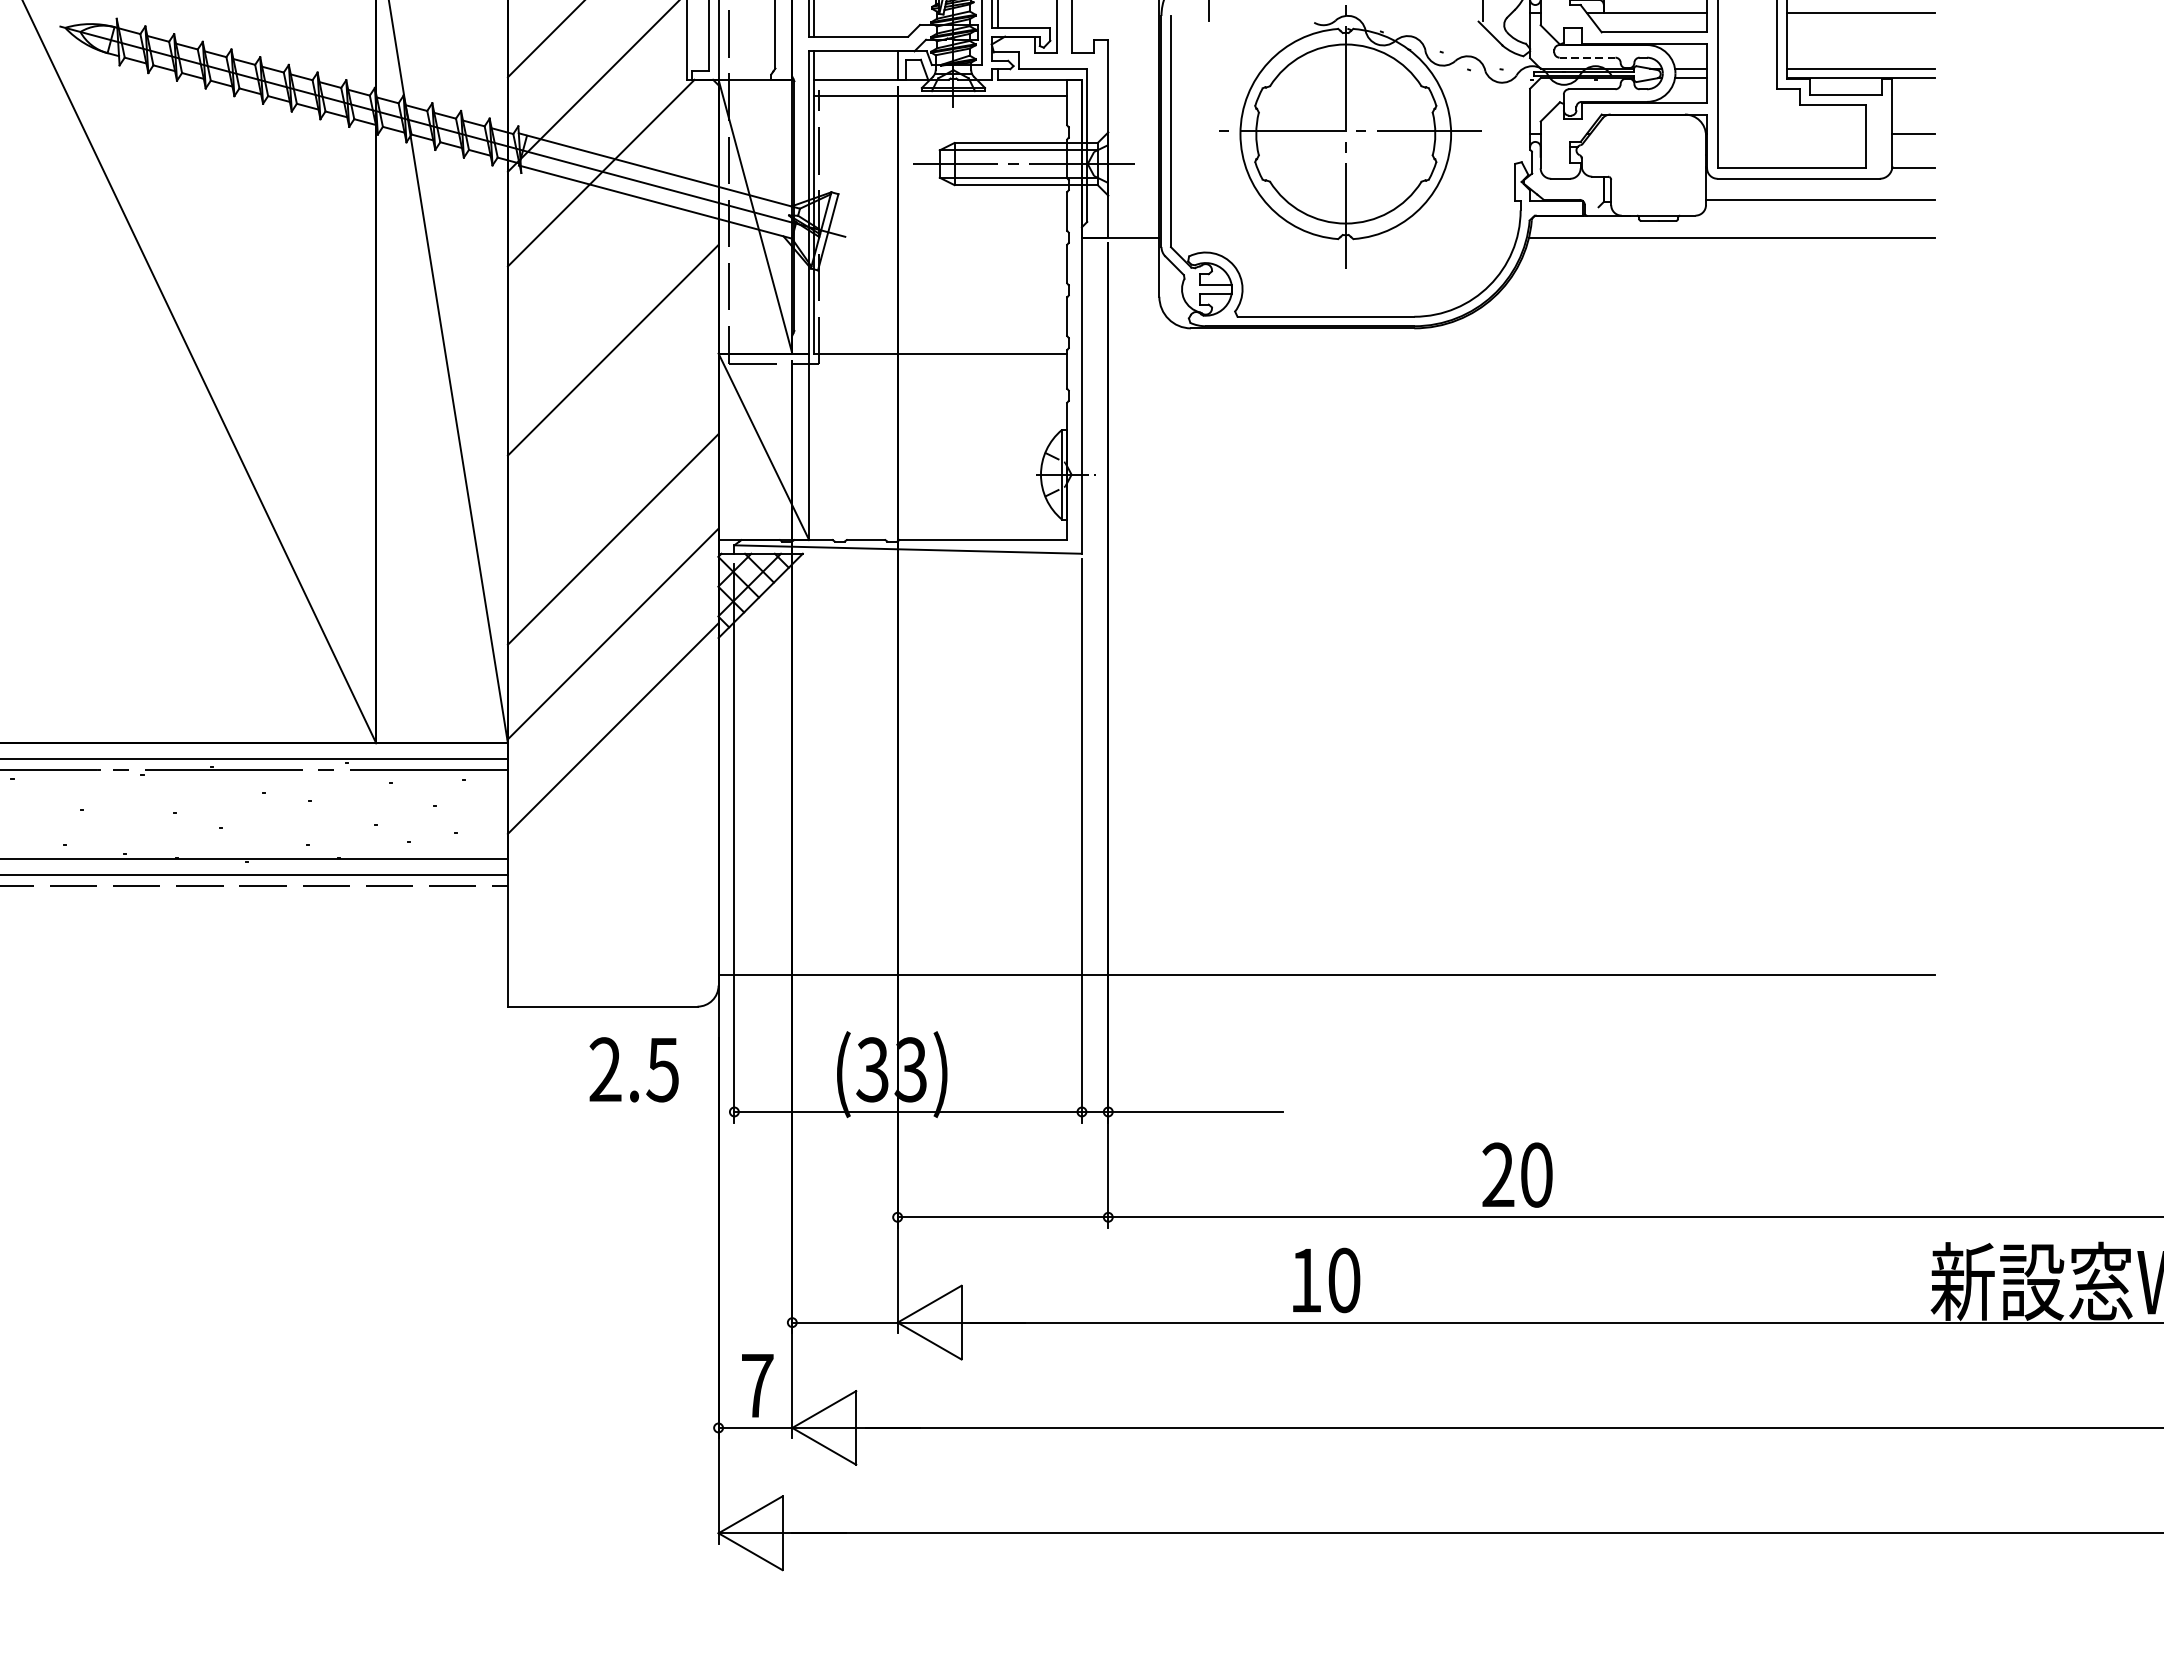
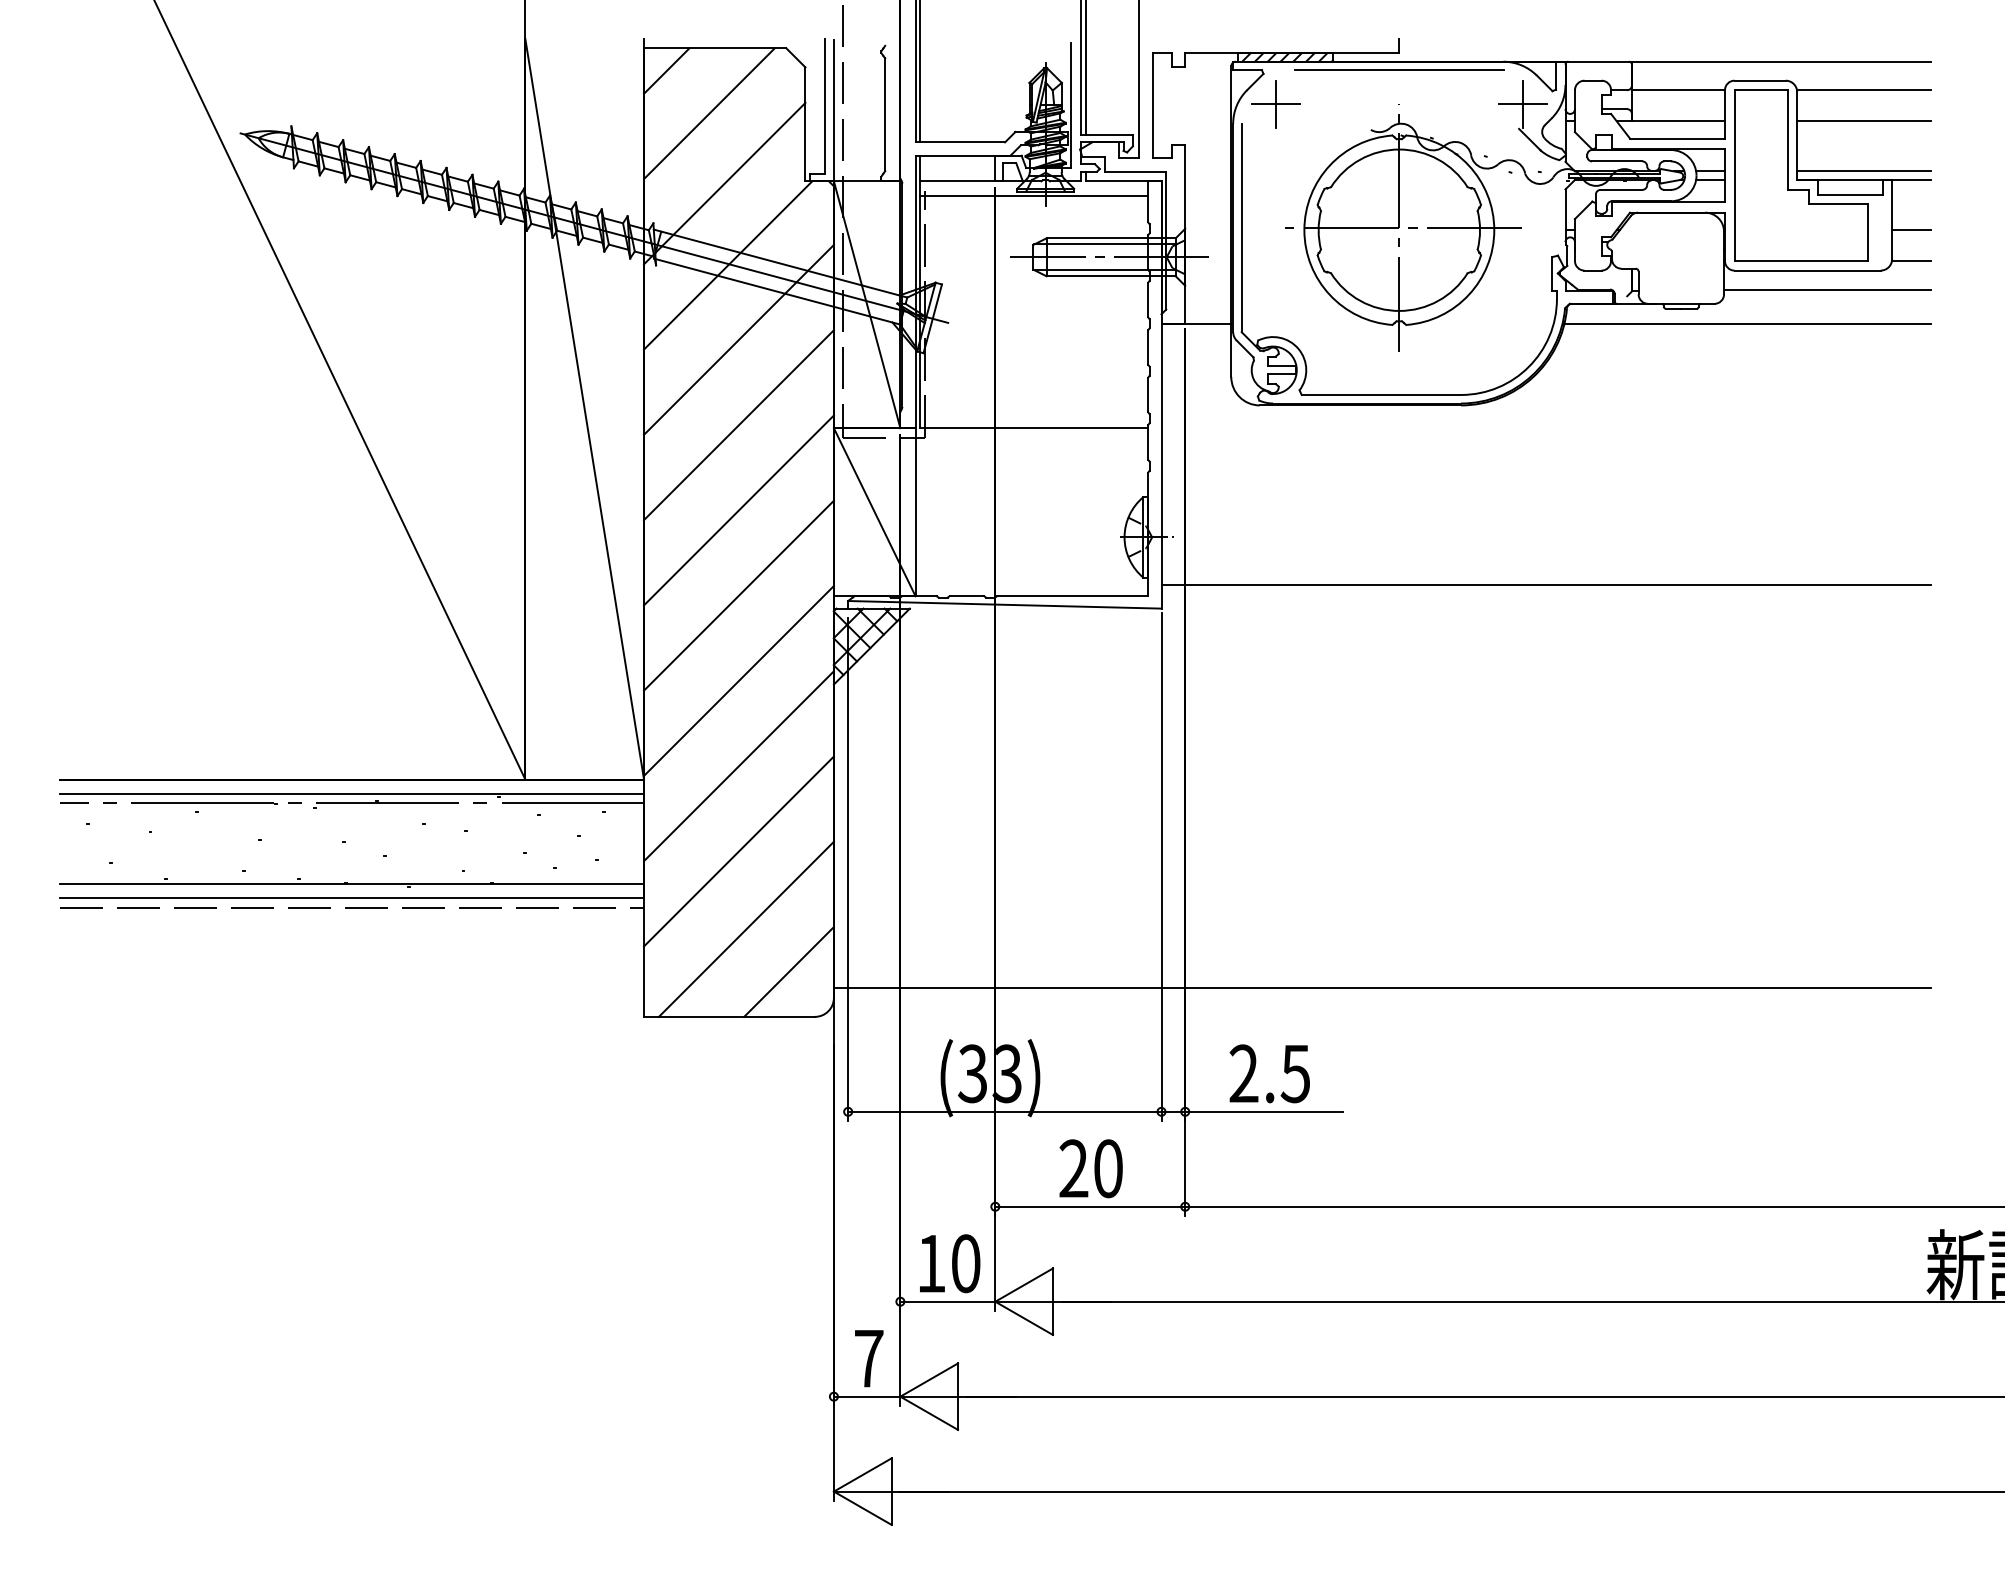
line: (1586, 57) -> (1616, 161), dashed -> solid
line: (612, 255) -> (738, 339), added
line: (612, 444) -> (738, 510), added
line: (1507, 527) -> (1545, 584), added
line: (612, 823) -> (738, 851), added
line: (620, 908) -> (745, 928), added
line: (668, 956) -> (788, 971), added
text: (633, 1069) -> (1269, 1073), moved
text: (1516, 1174) -> (1090, 1168), moved
text: (1327, 1280) -> (950, 1263), moved

